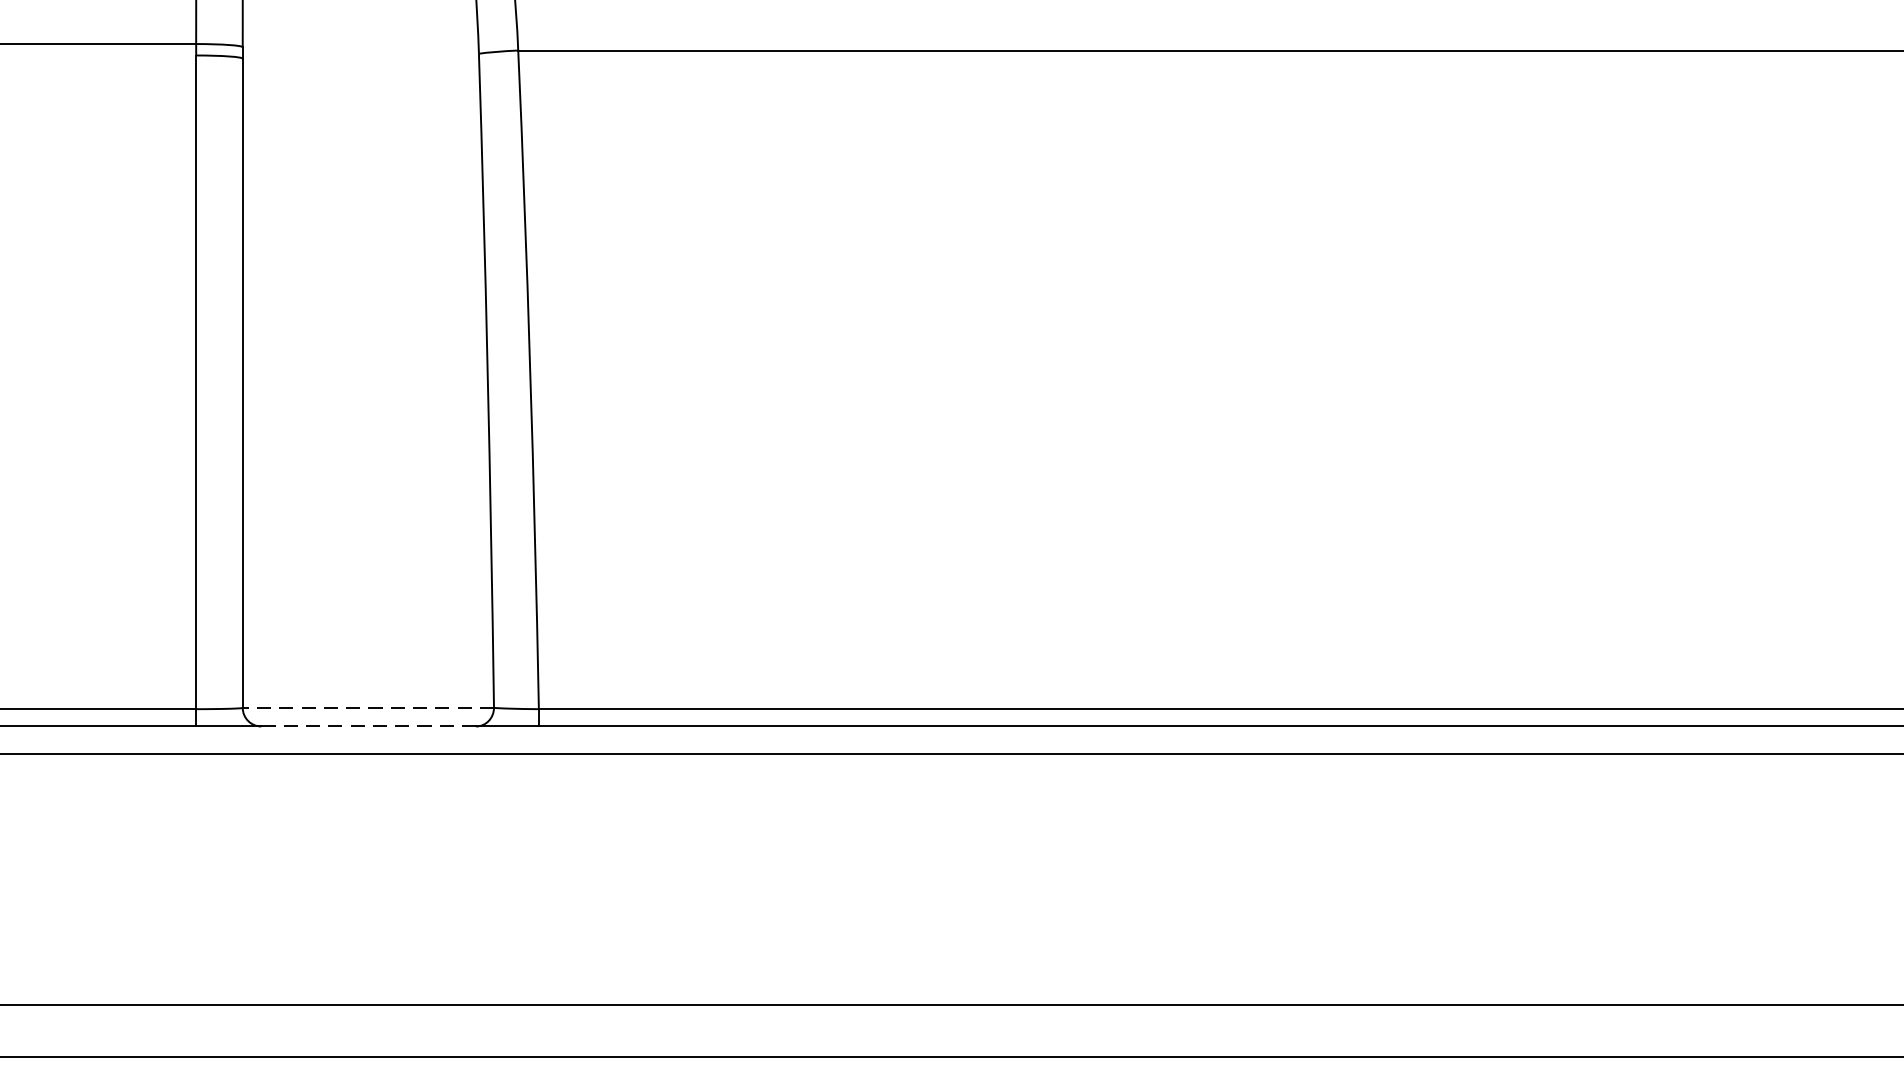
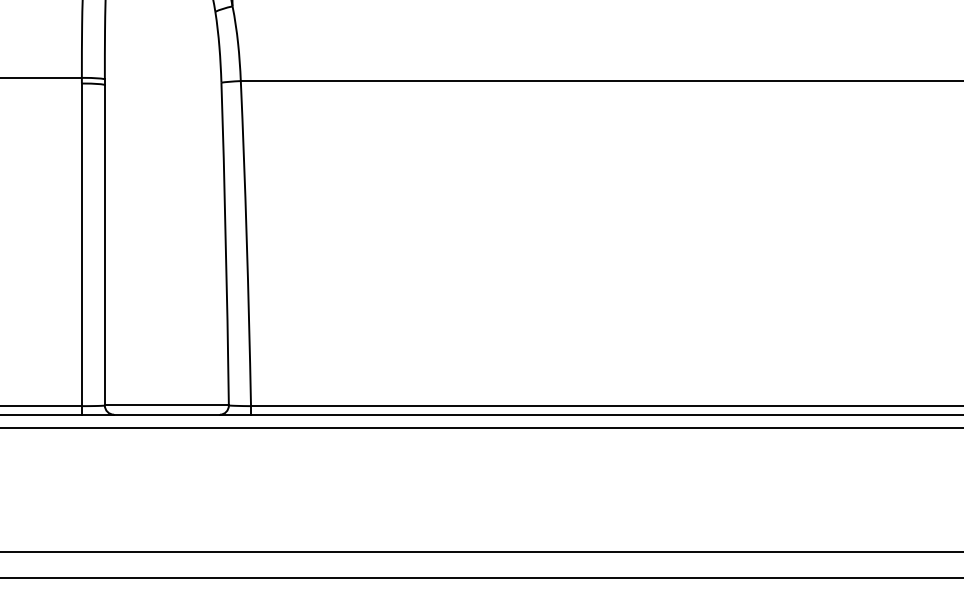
line: (367, 707) -> (166, 405), dashed -> solid
line: (369, 726) -> (167, 414), dashed -> solid

